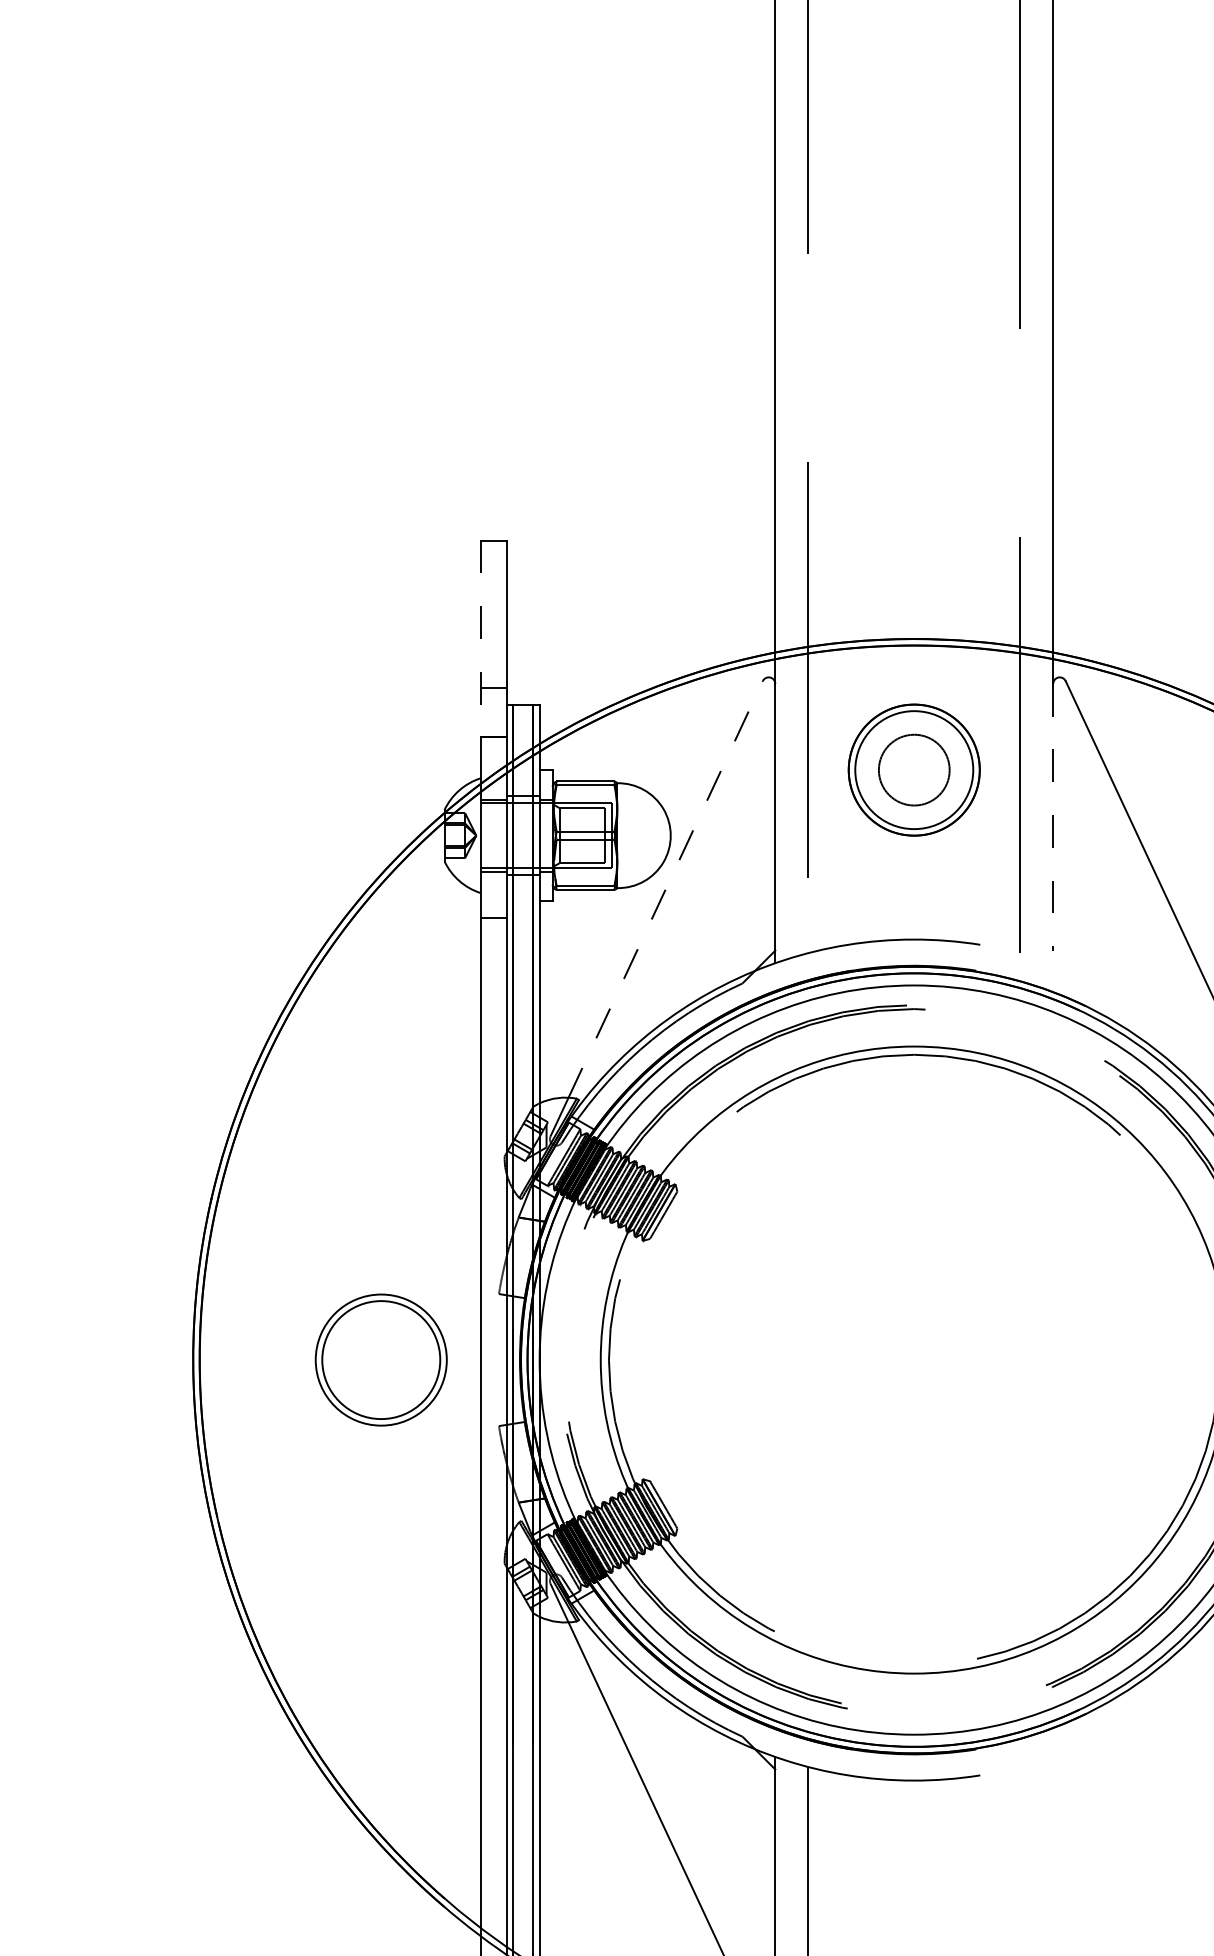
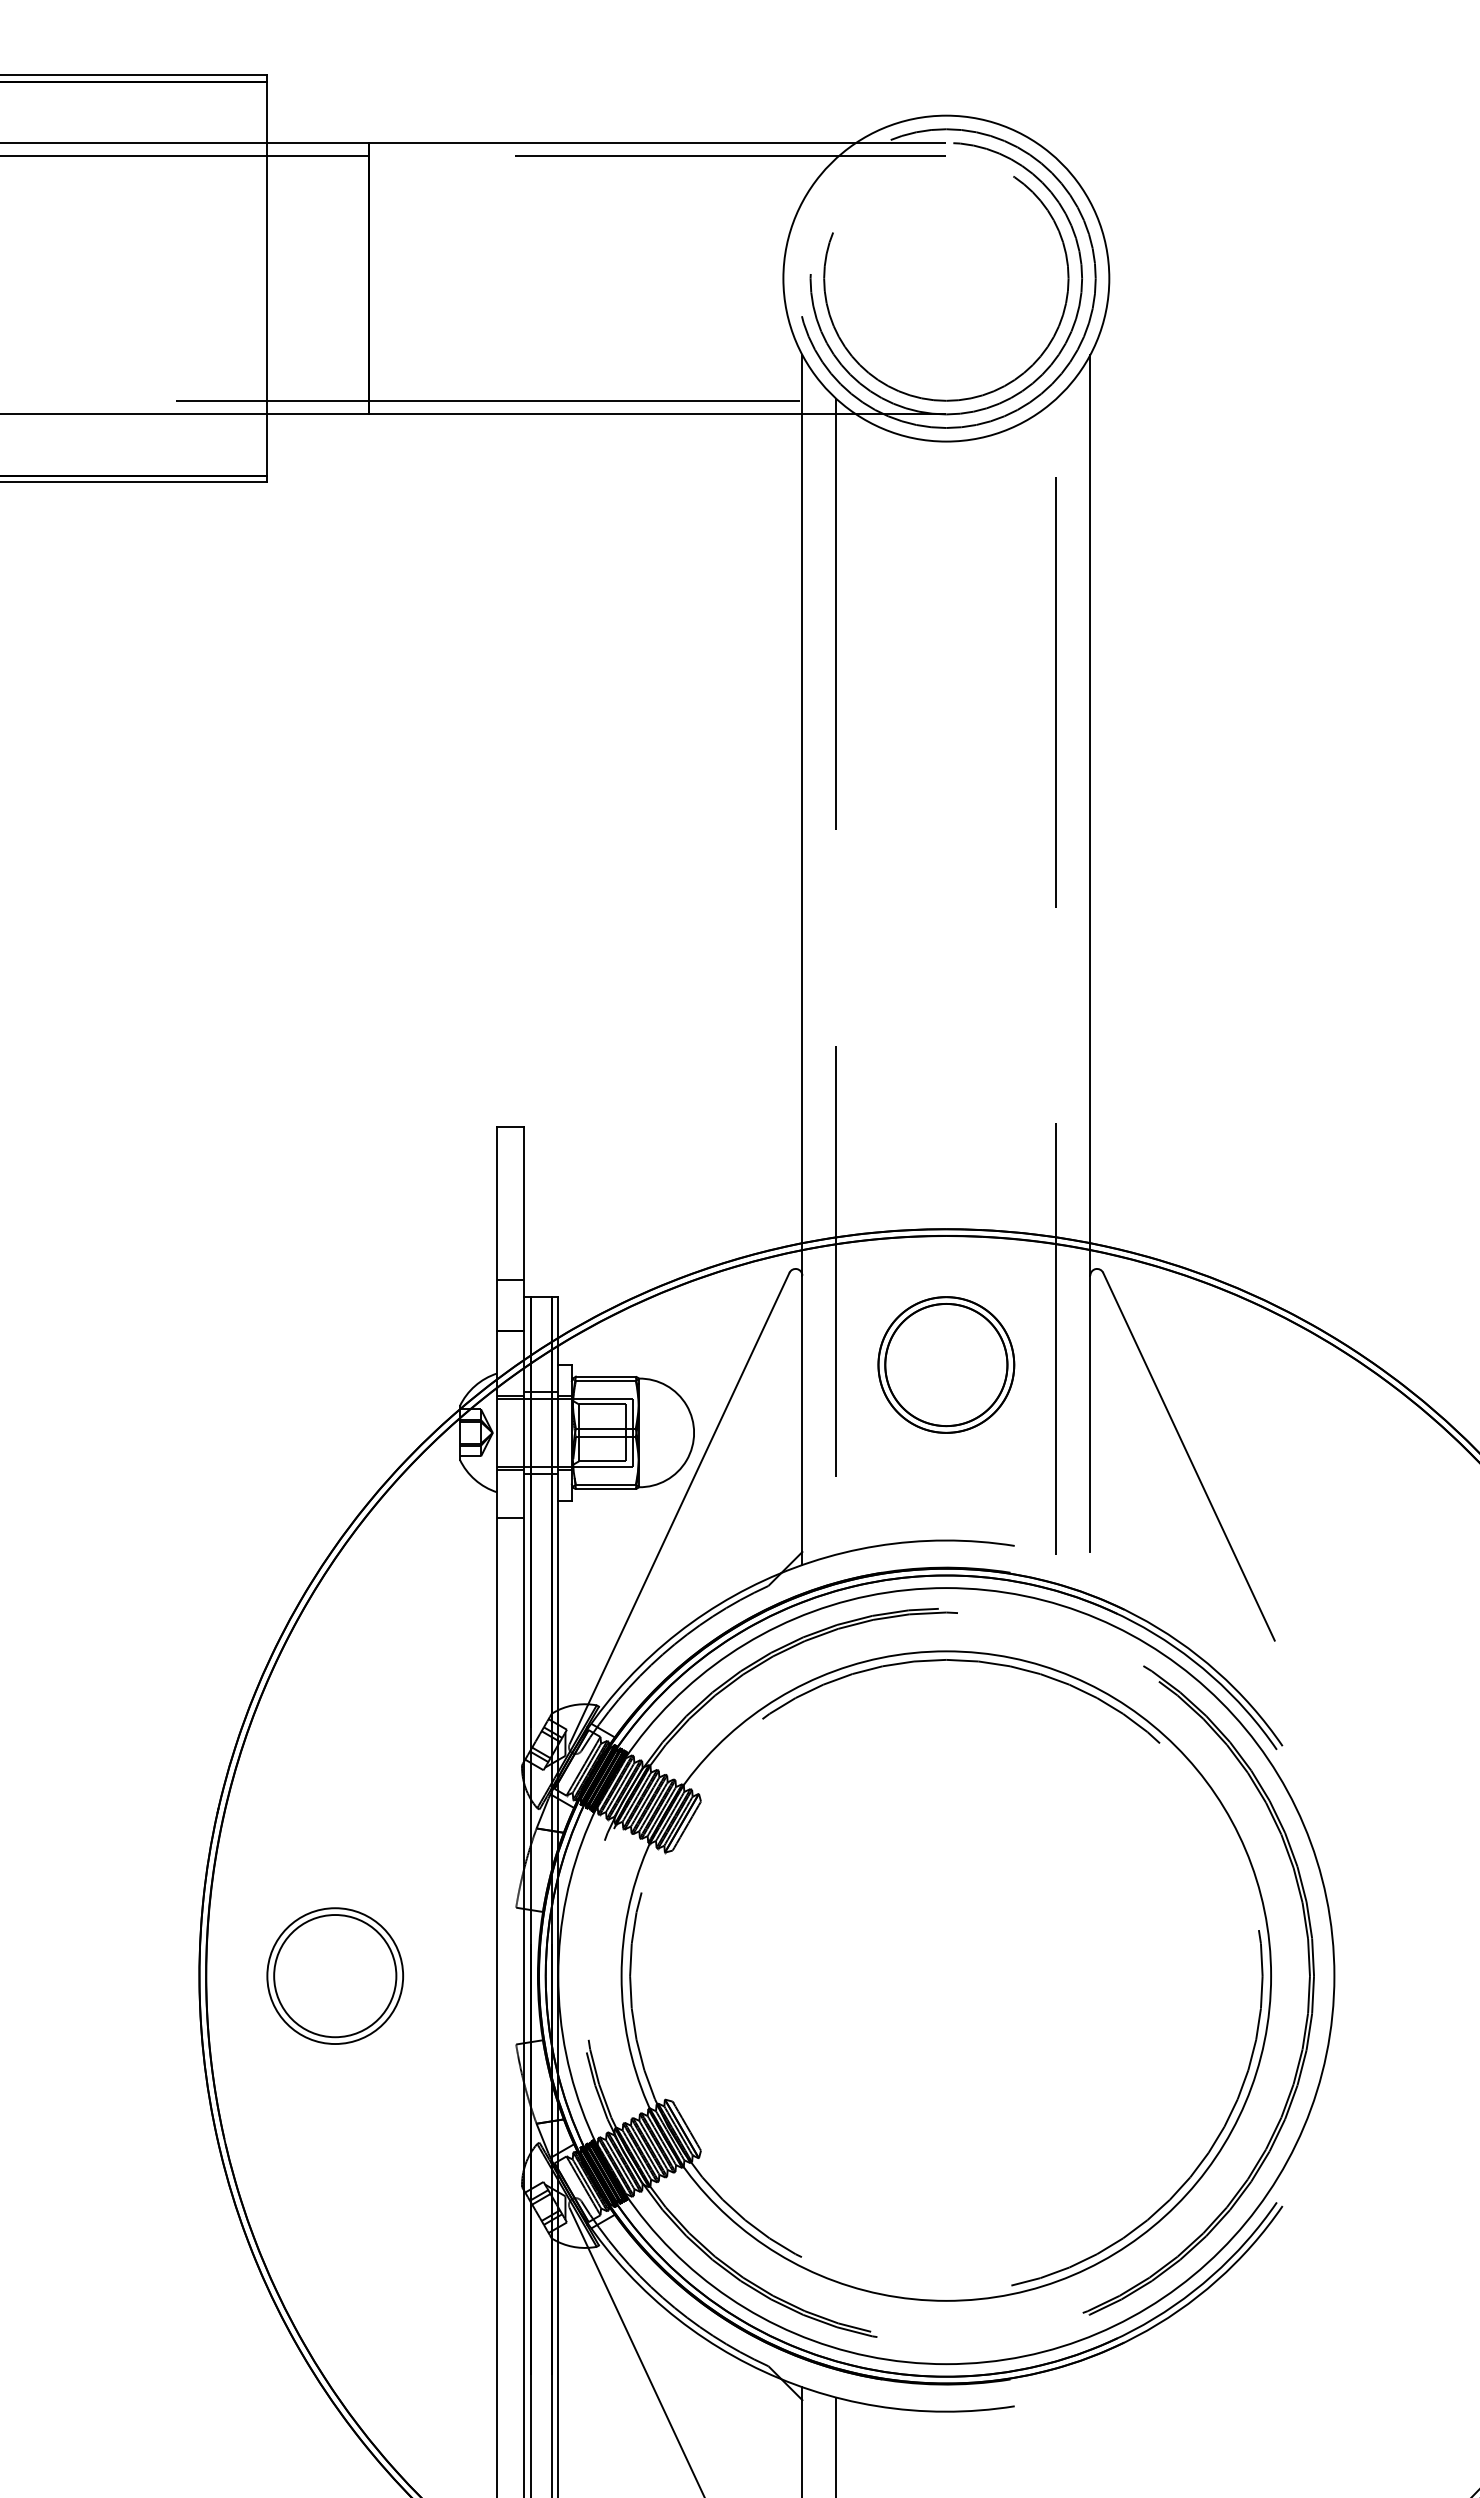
line: (480, 639) -> (497, 1229), dashed -> solid
circle: (914, 769) -> (946, 1364), size x1.67
line: (1053, 817) -> (1090, 1414), dashed -> solid
line: (666, 889) -> (689, 1488), dashed -> solid
part: (381, 1359) -> (335, 1975), moved

